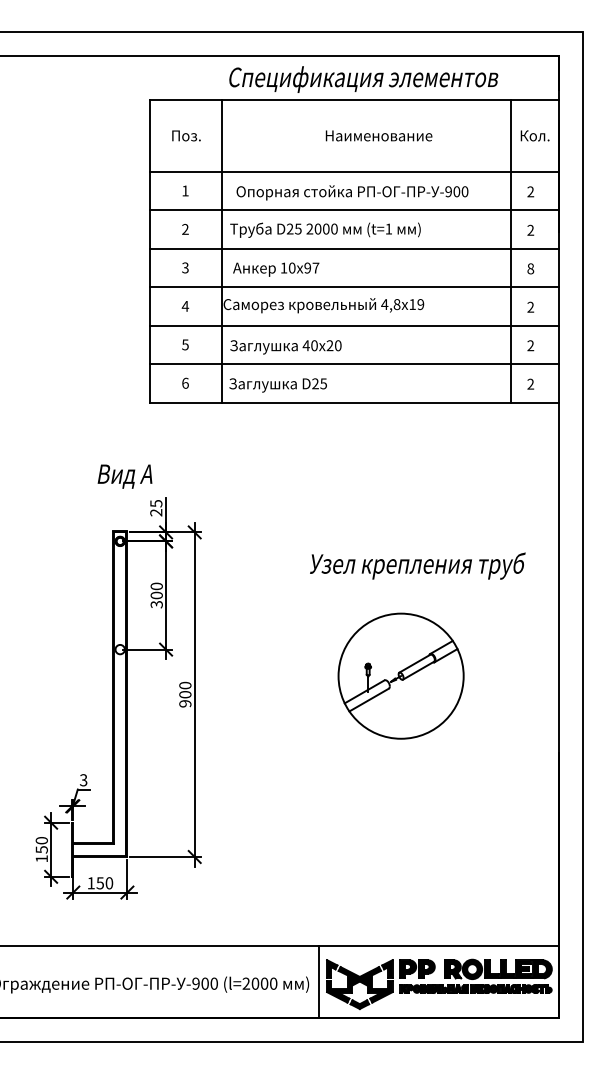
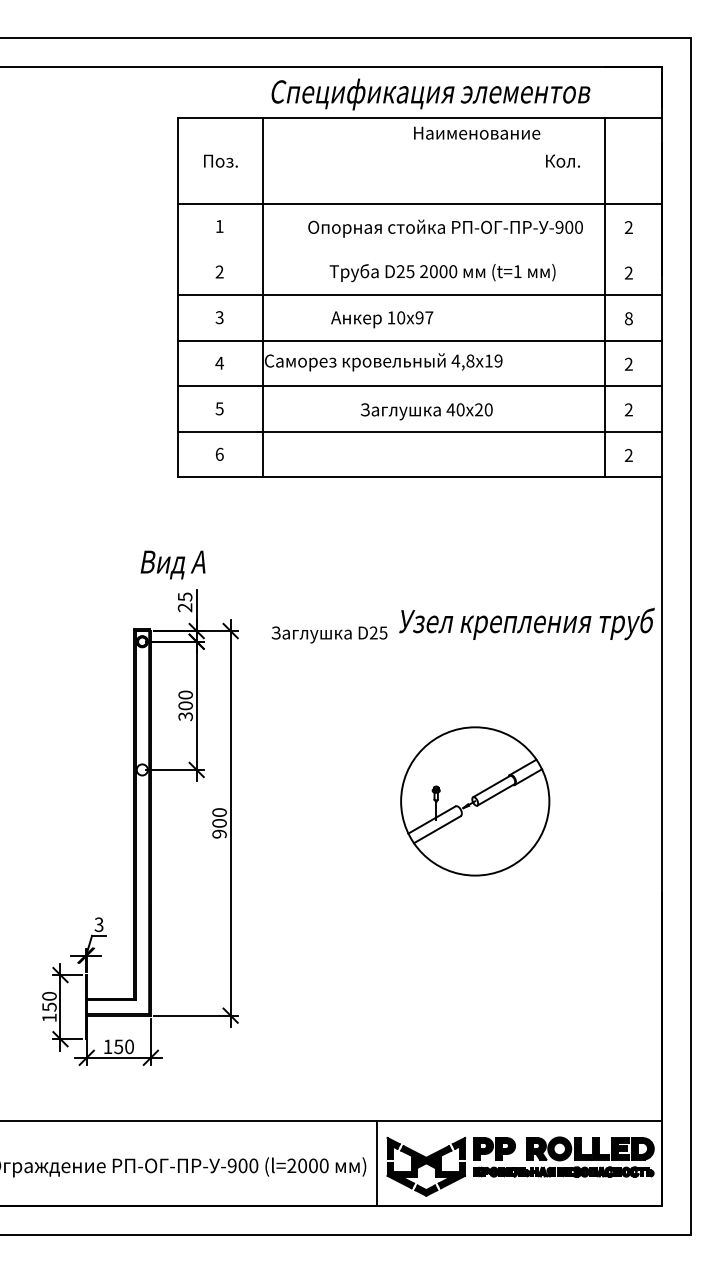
text: (379, 135) -> (477, 132), moved
text: (535, 135) -> (563, 160), moved
text: (352, 192) -> (445, 228), moved
line: (354, 210) -> (419, 249), removed
text: (325, 230) -> (442, 273), moved
text: (276, 269) -> (382, 319), moved
text: (285, 347) -> (426, 411), moved
text: (278, 385) -> (329, 634), moved
text: (124, 476) -> (172, 564), moved
text: (417, 565) -> (526, 623), moved

